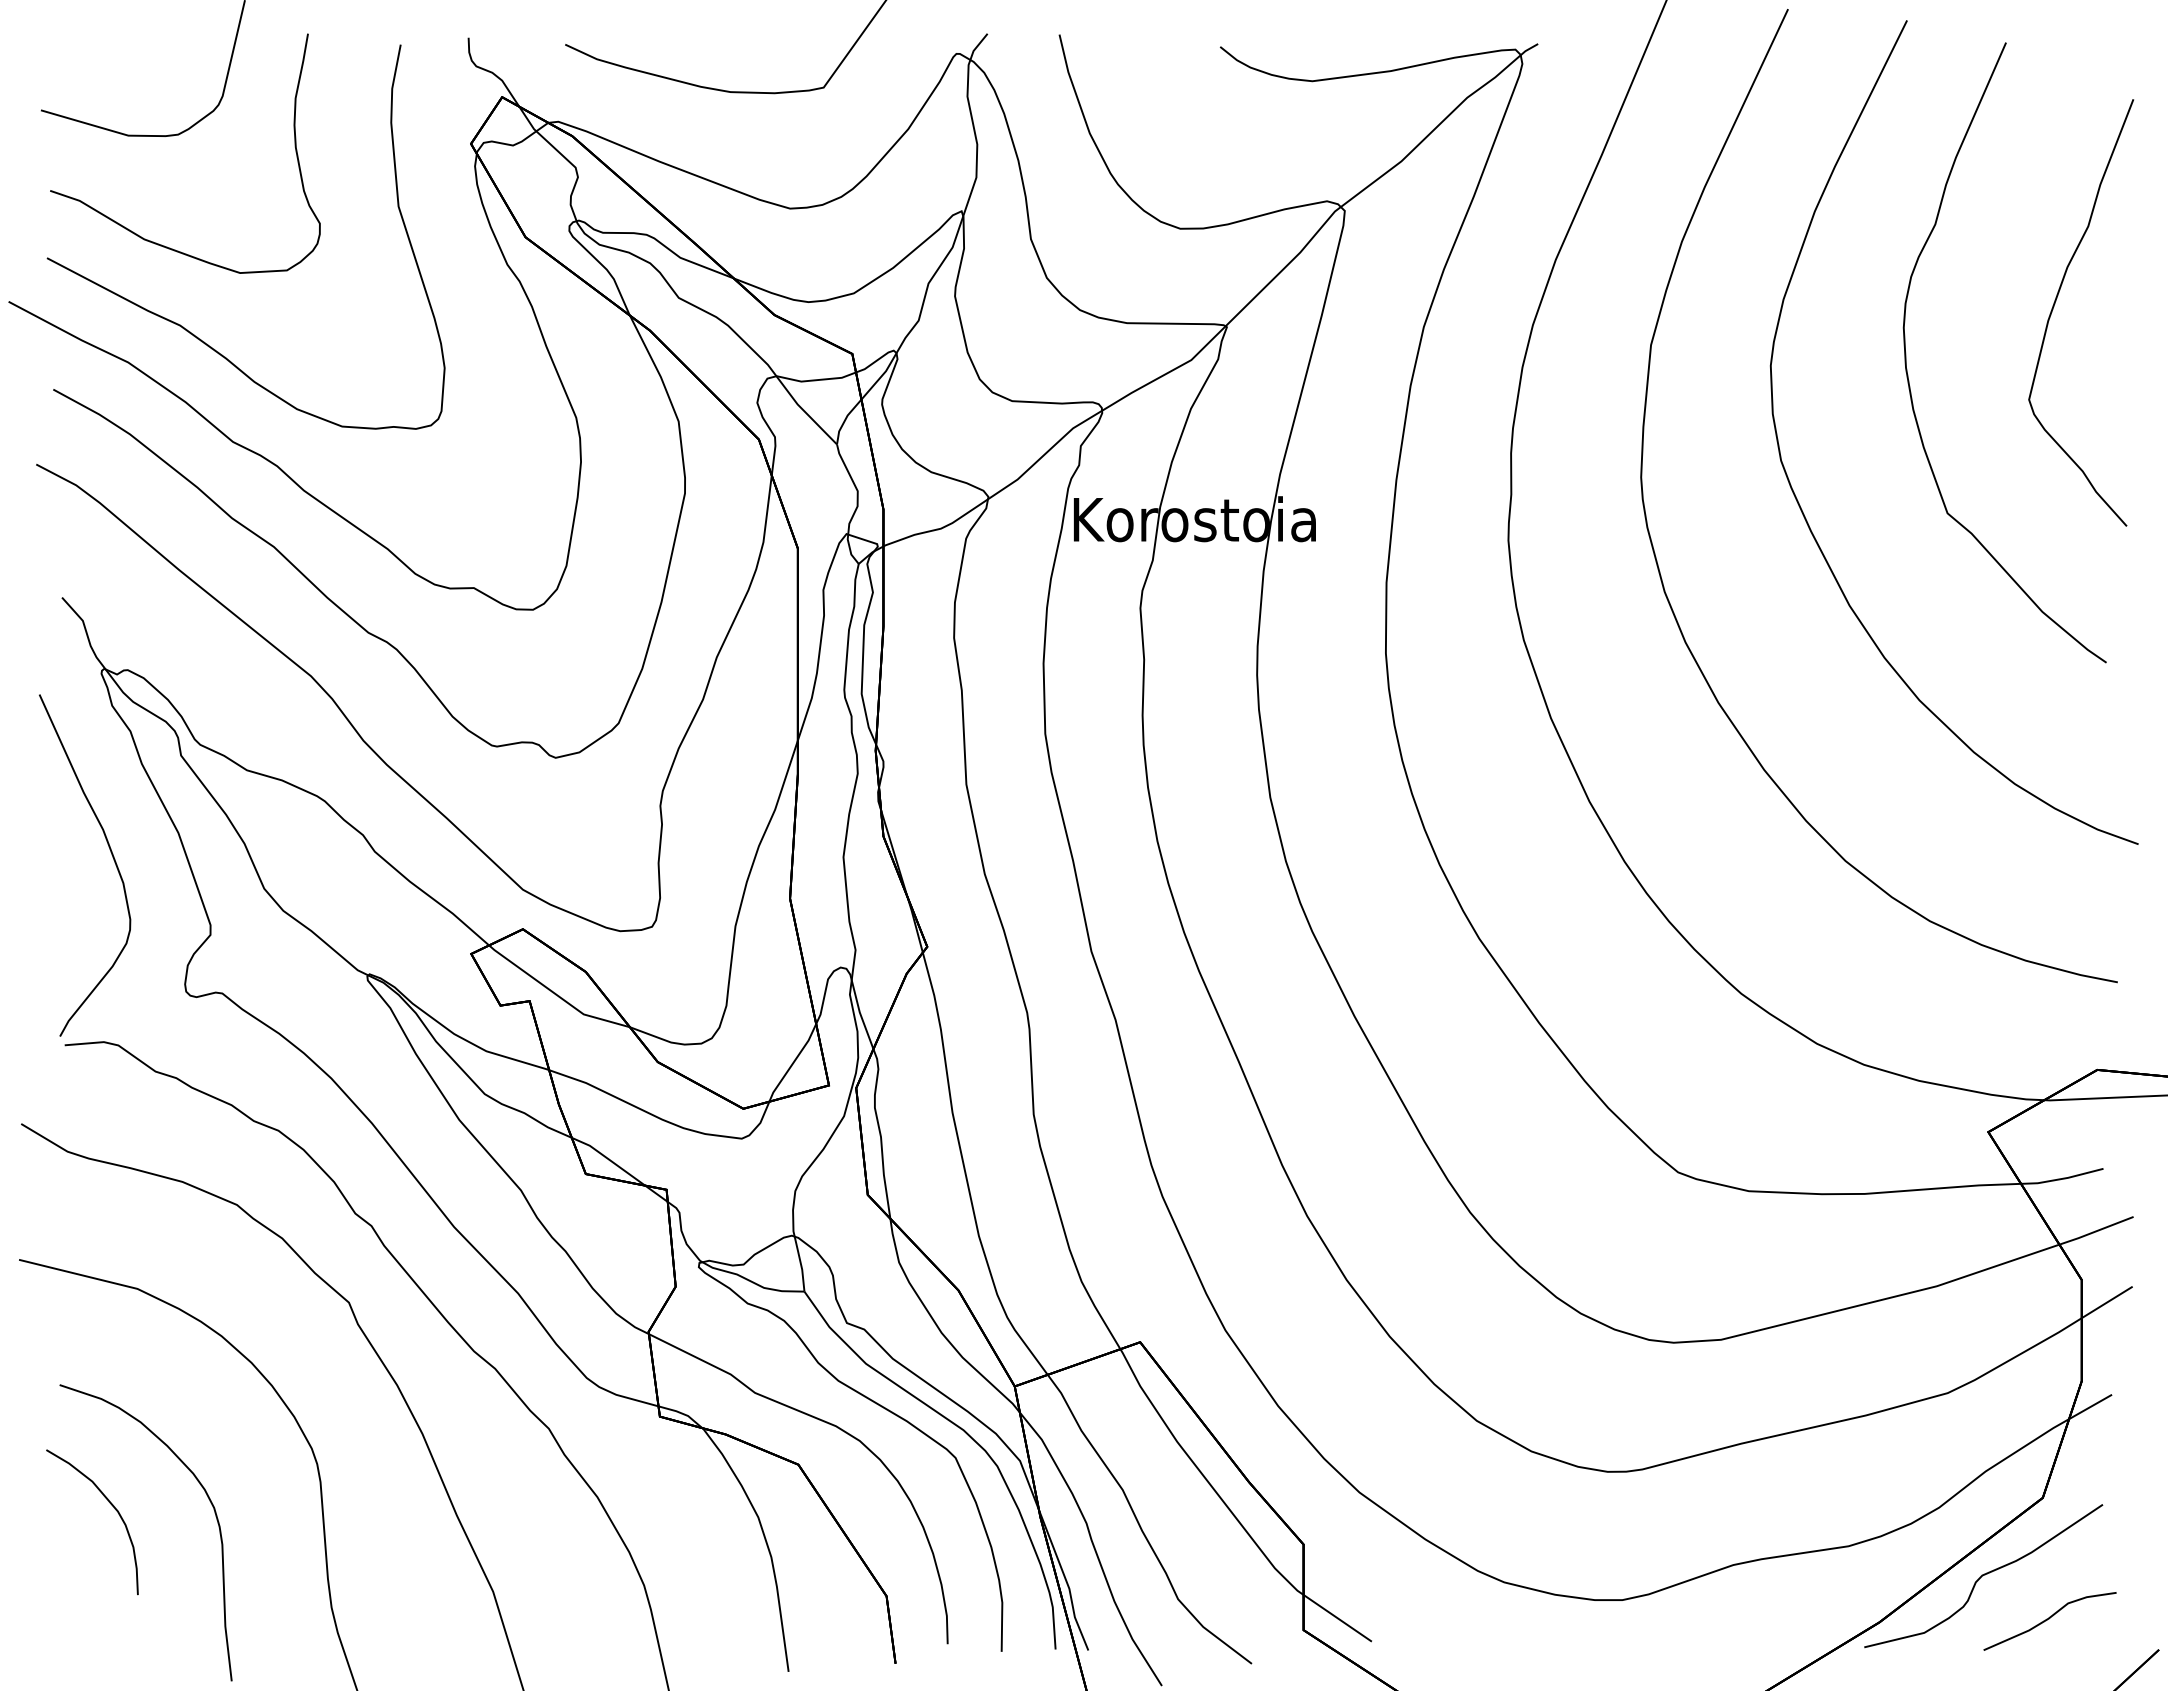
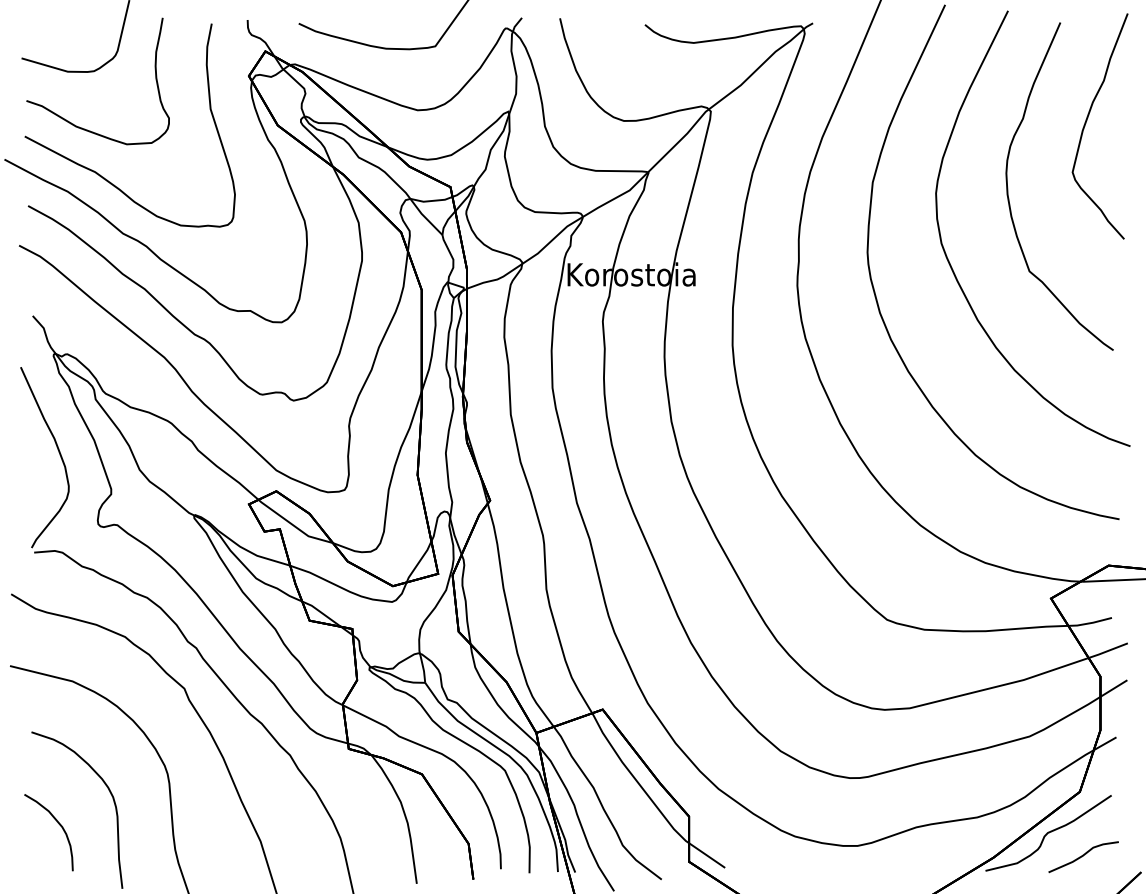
curve: (2055, 307) -> (1086, 123), moved
curve: (108, 1504) -> (57, 823), moved

